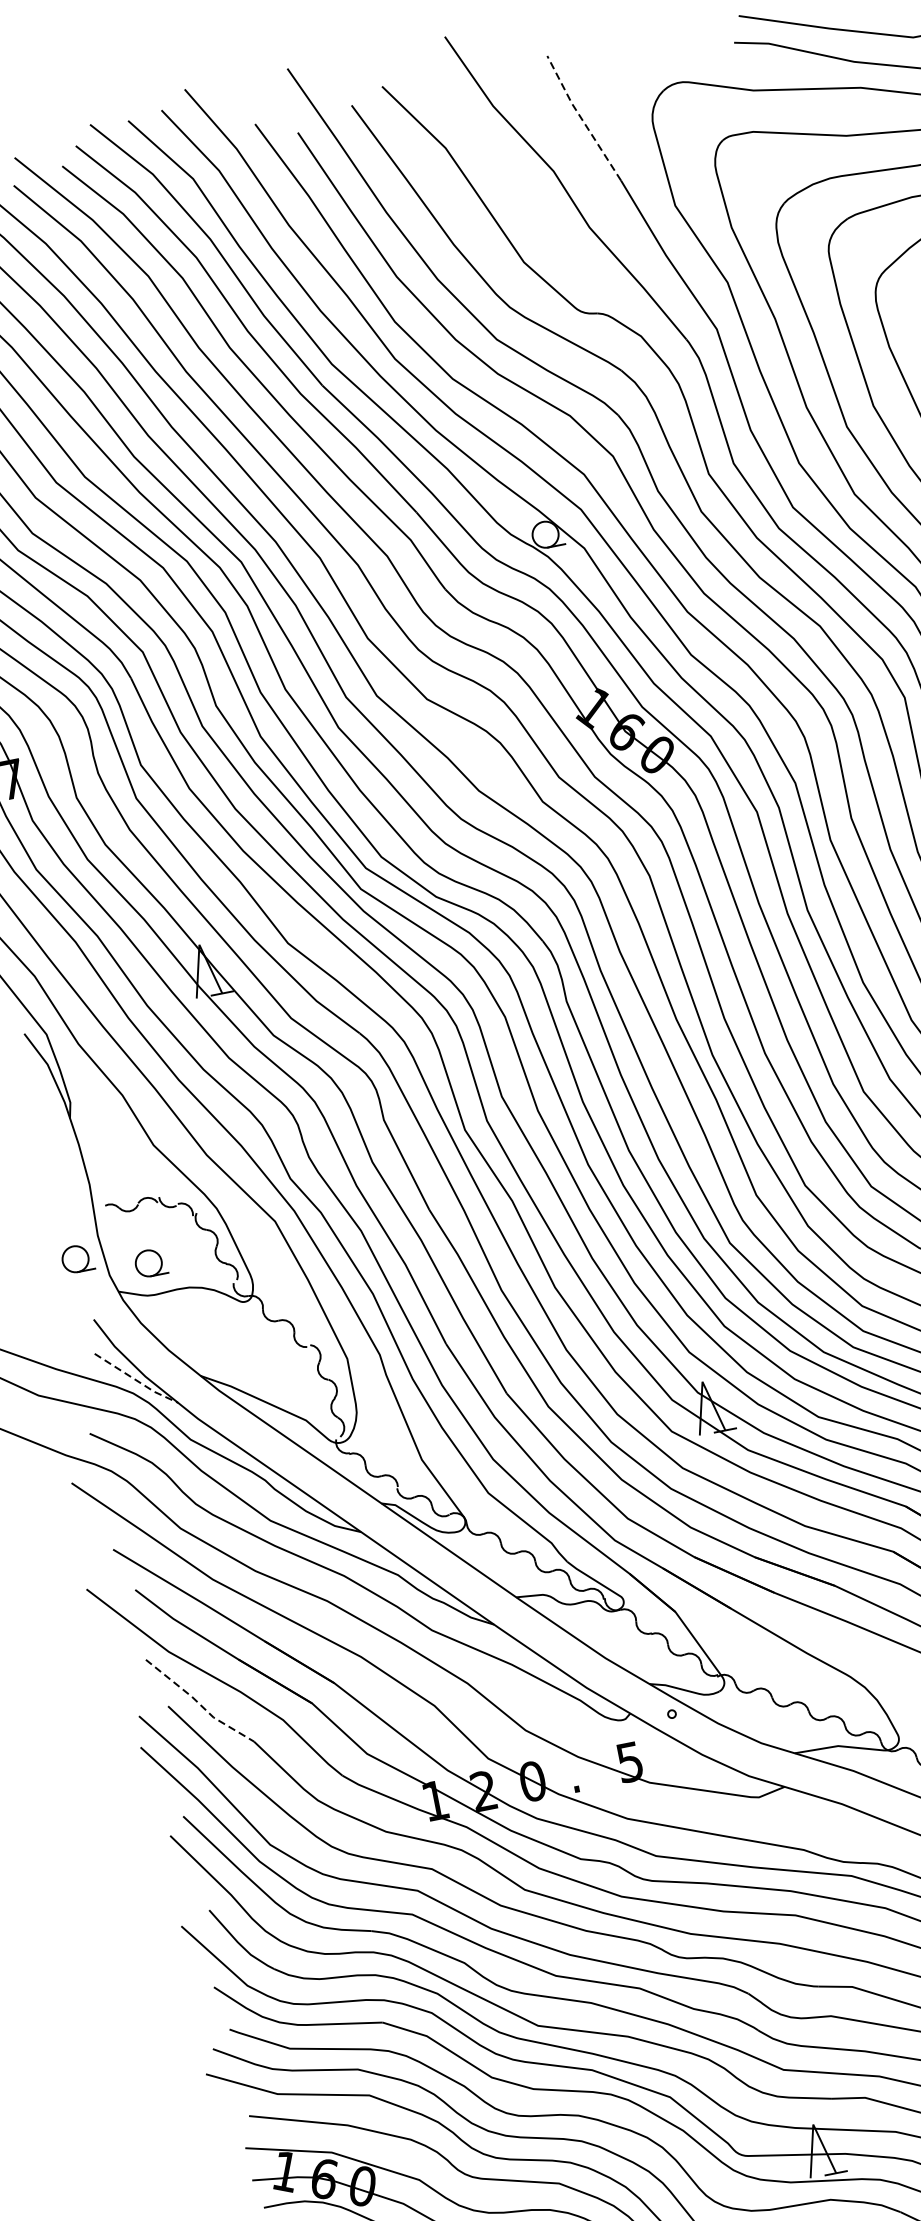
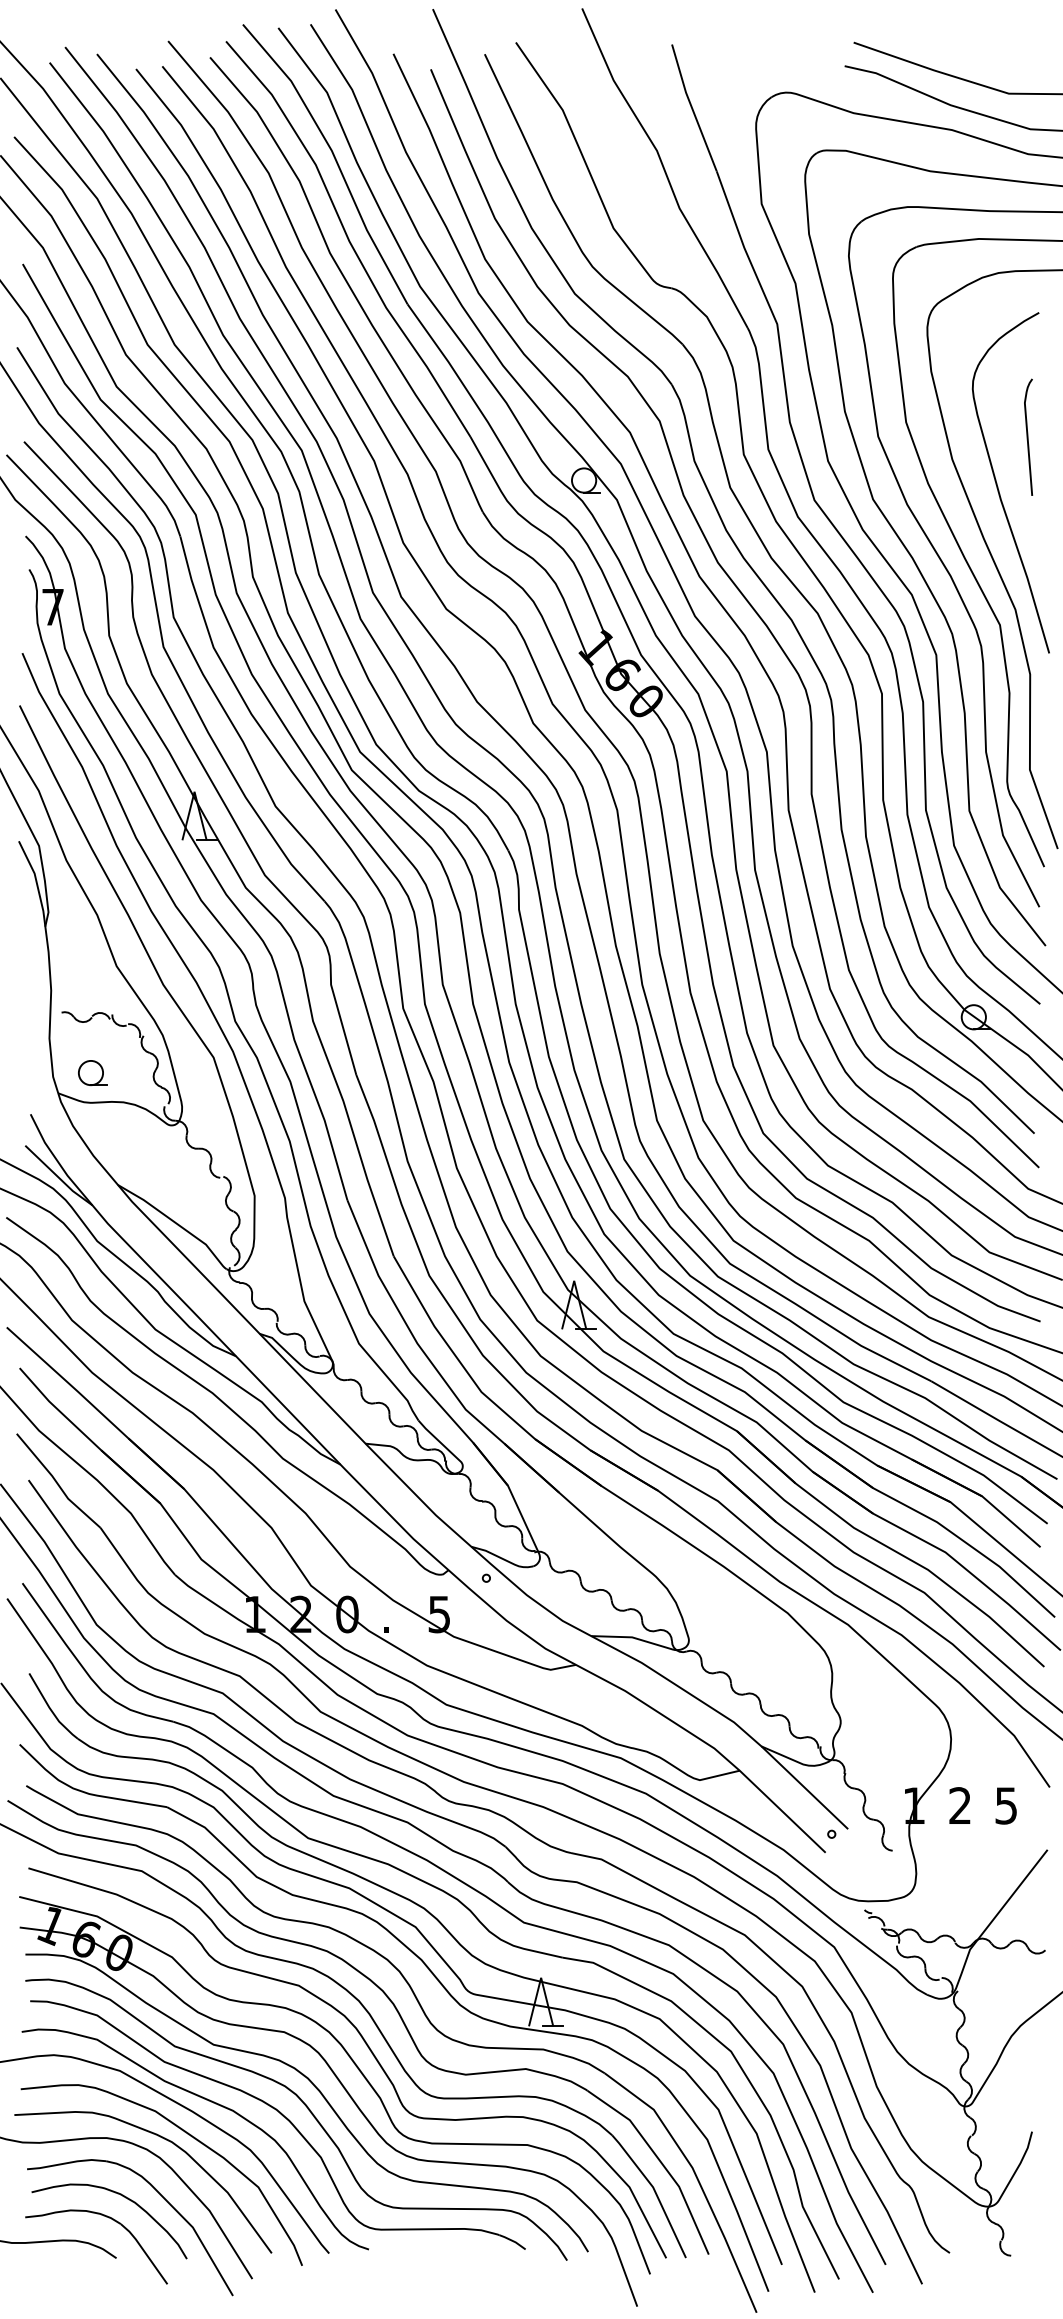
line: (581, 118) -> (691, 107), dashed -> solid
part: (77, 1259) -> (26, 1056), removed
line: (136, 1380) -> (58, 1177), dashed -> solid
line: (198, 1702) -> (56, 1482), dashed -> solid

